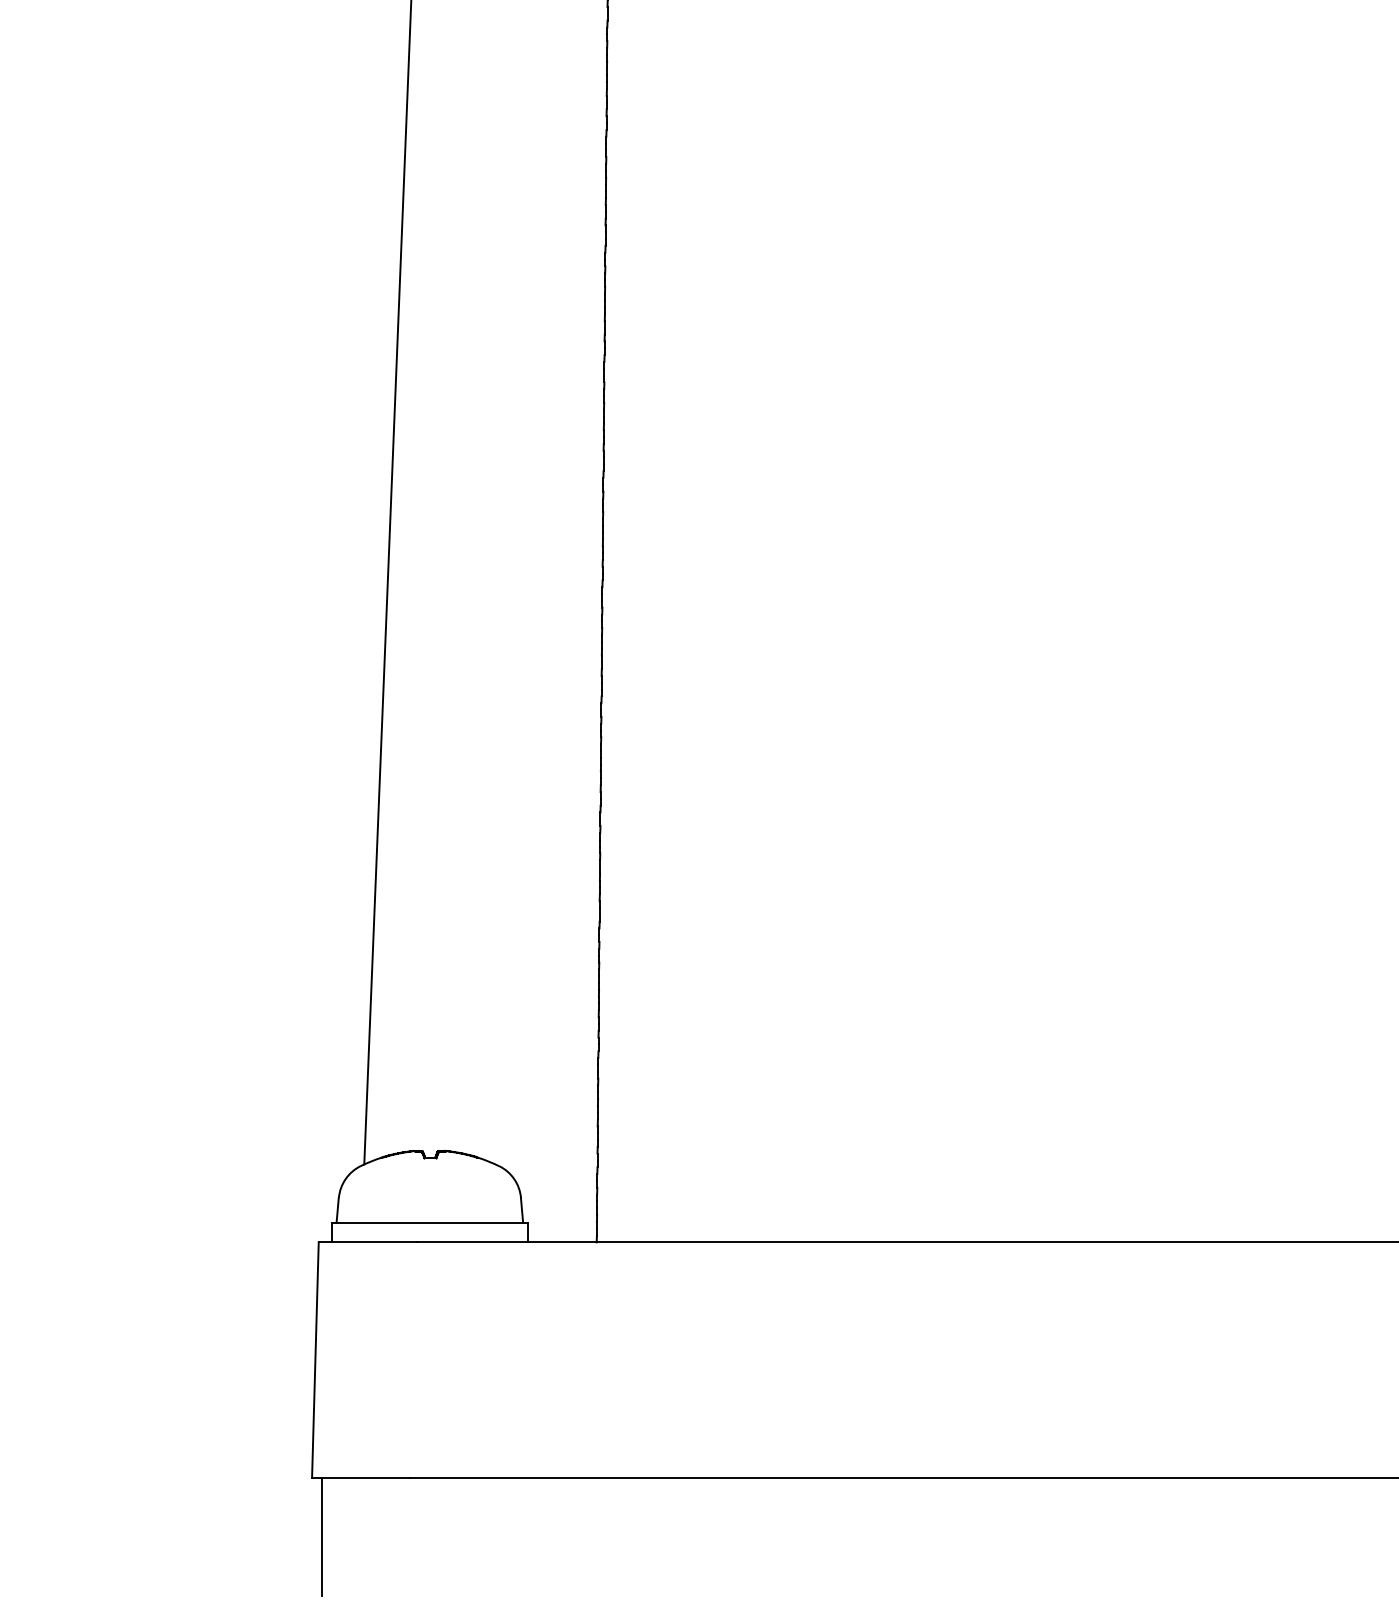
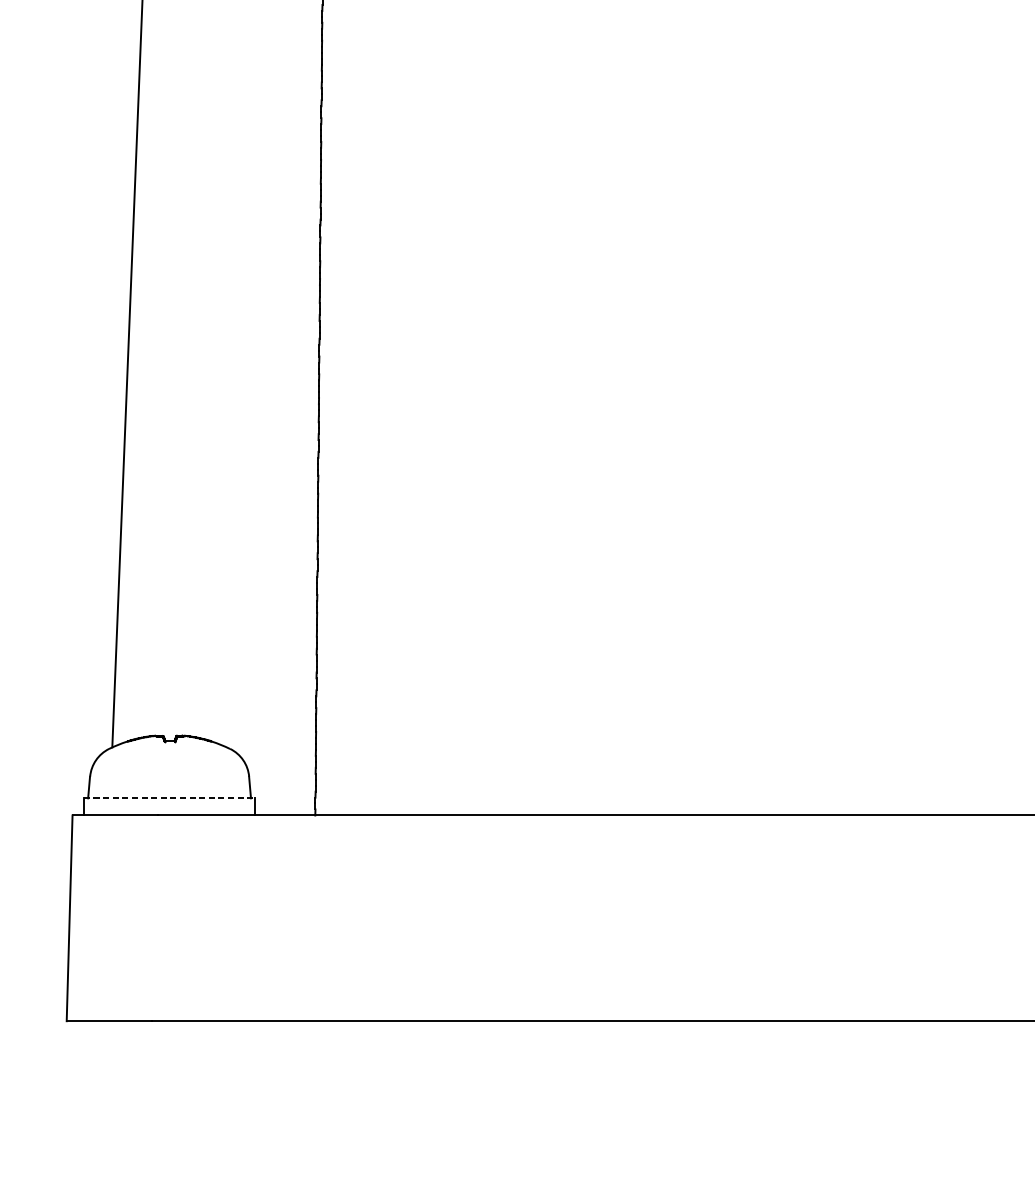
line: (430, 1222) -> (170, 798), solid -> dashed
line: (321, 1536) -> (74, 1072), removed

